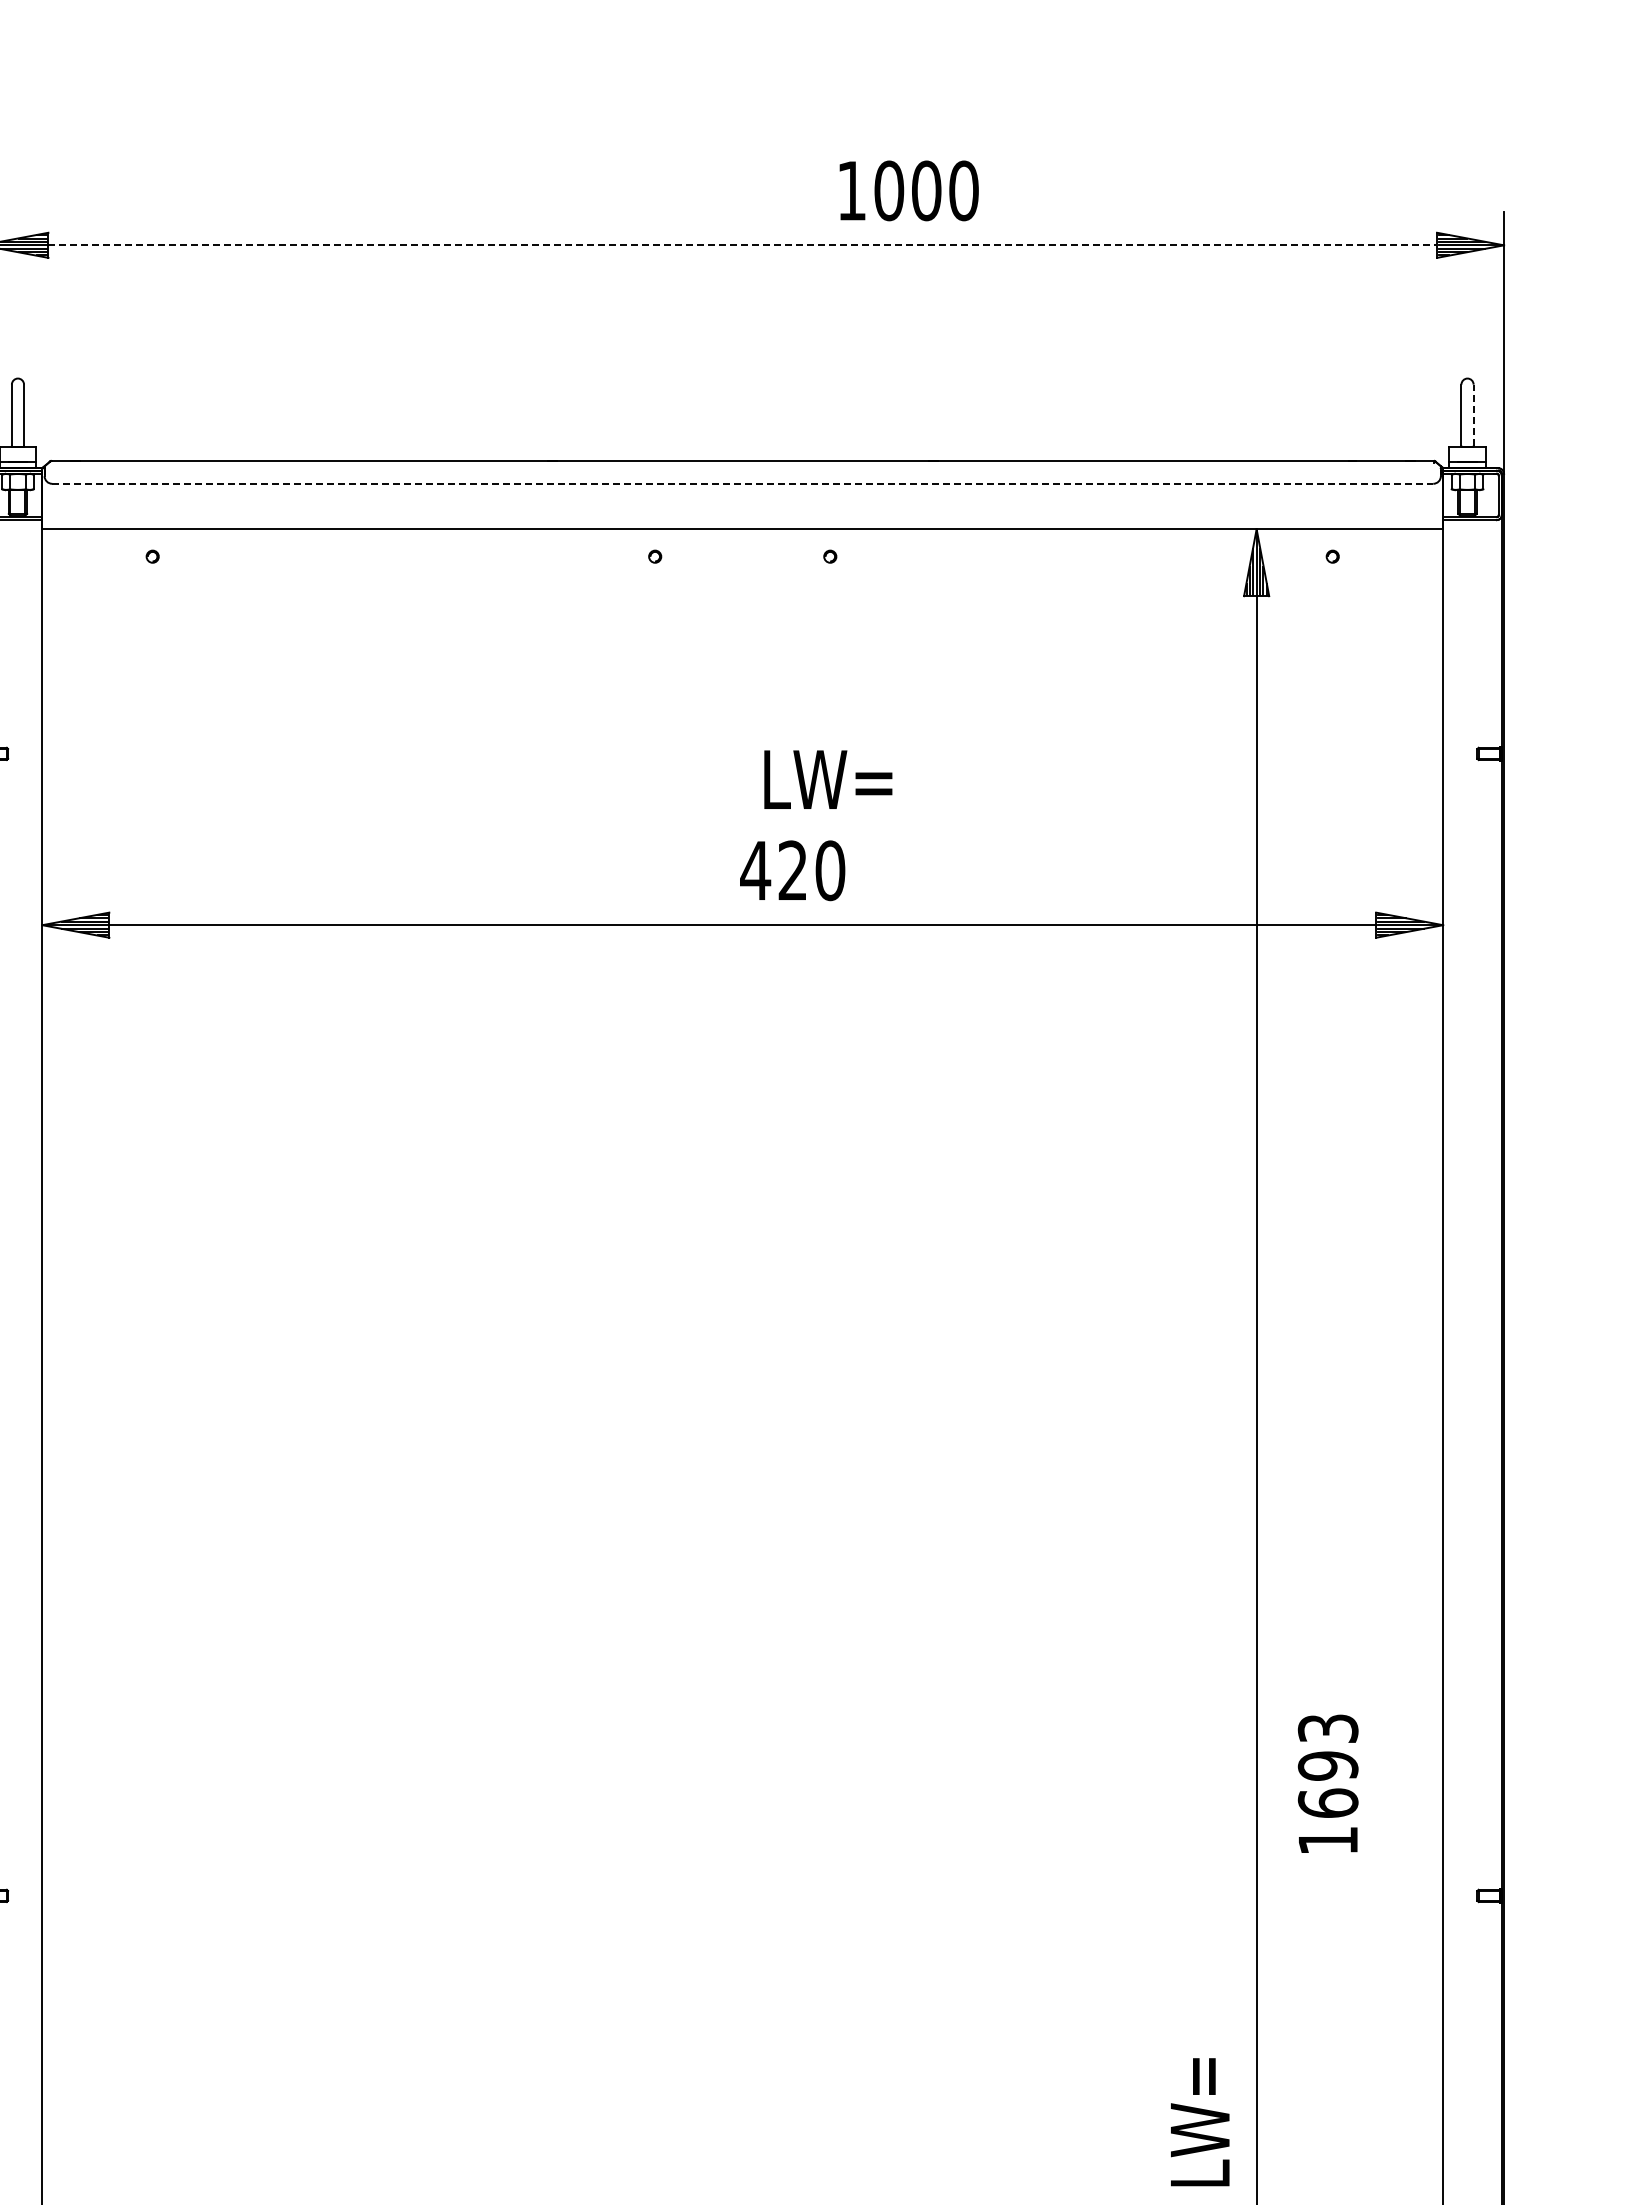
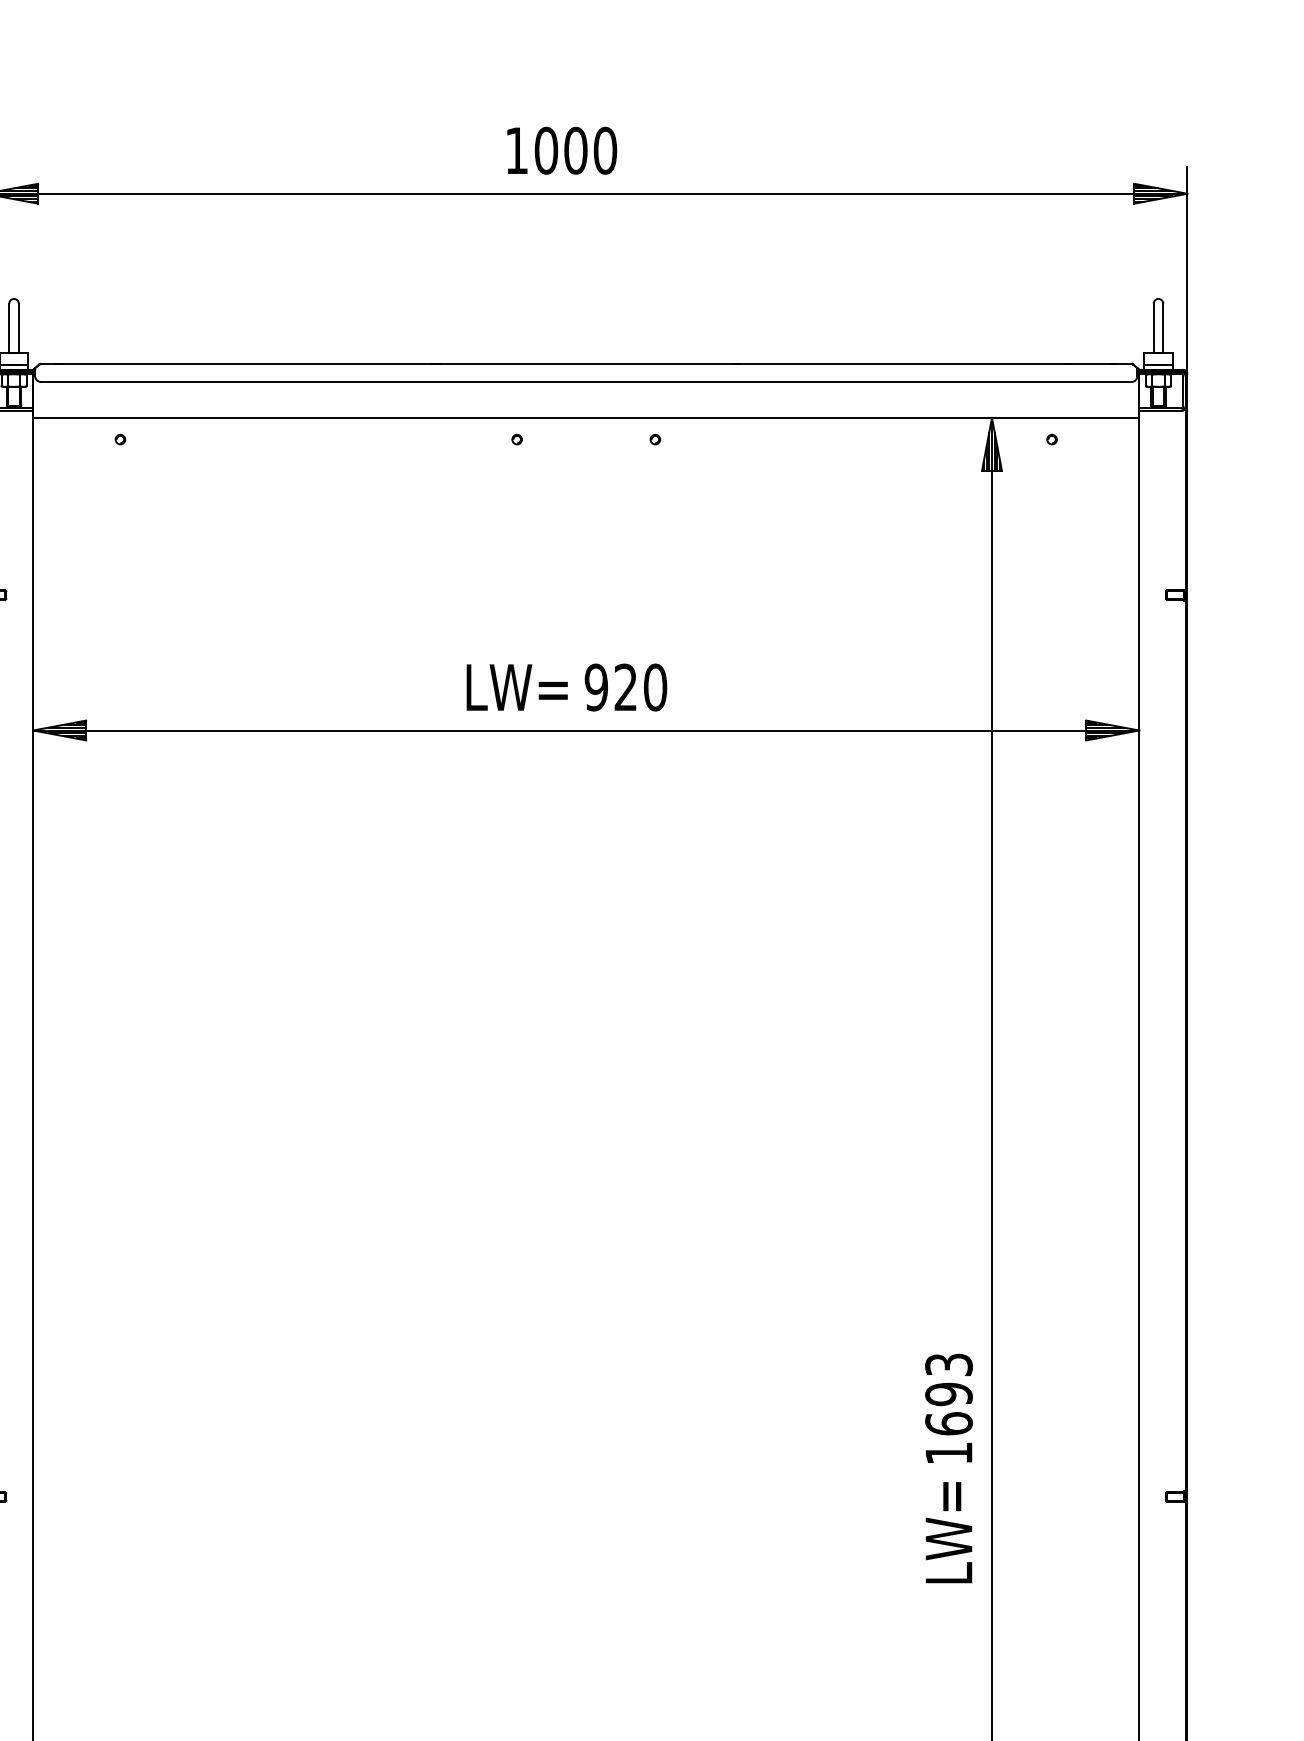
text: (908, 190) -> (561, 150), moved
line: (743, 245) -> (586, 193), dashed -> solid
line: (1473, 414) -> (1163, 327), dashed -> solid
line: (742, 483) -> (586, 381), dashed -> solid
text: (828, 779) -> (517, 687), moved
text: (755, 870) -> (596, 687), 420 -> 920
text: (1327, 1783) -> (948, 1408), moved
text: (1200, 2122) -> (949, 1532), moved

